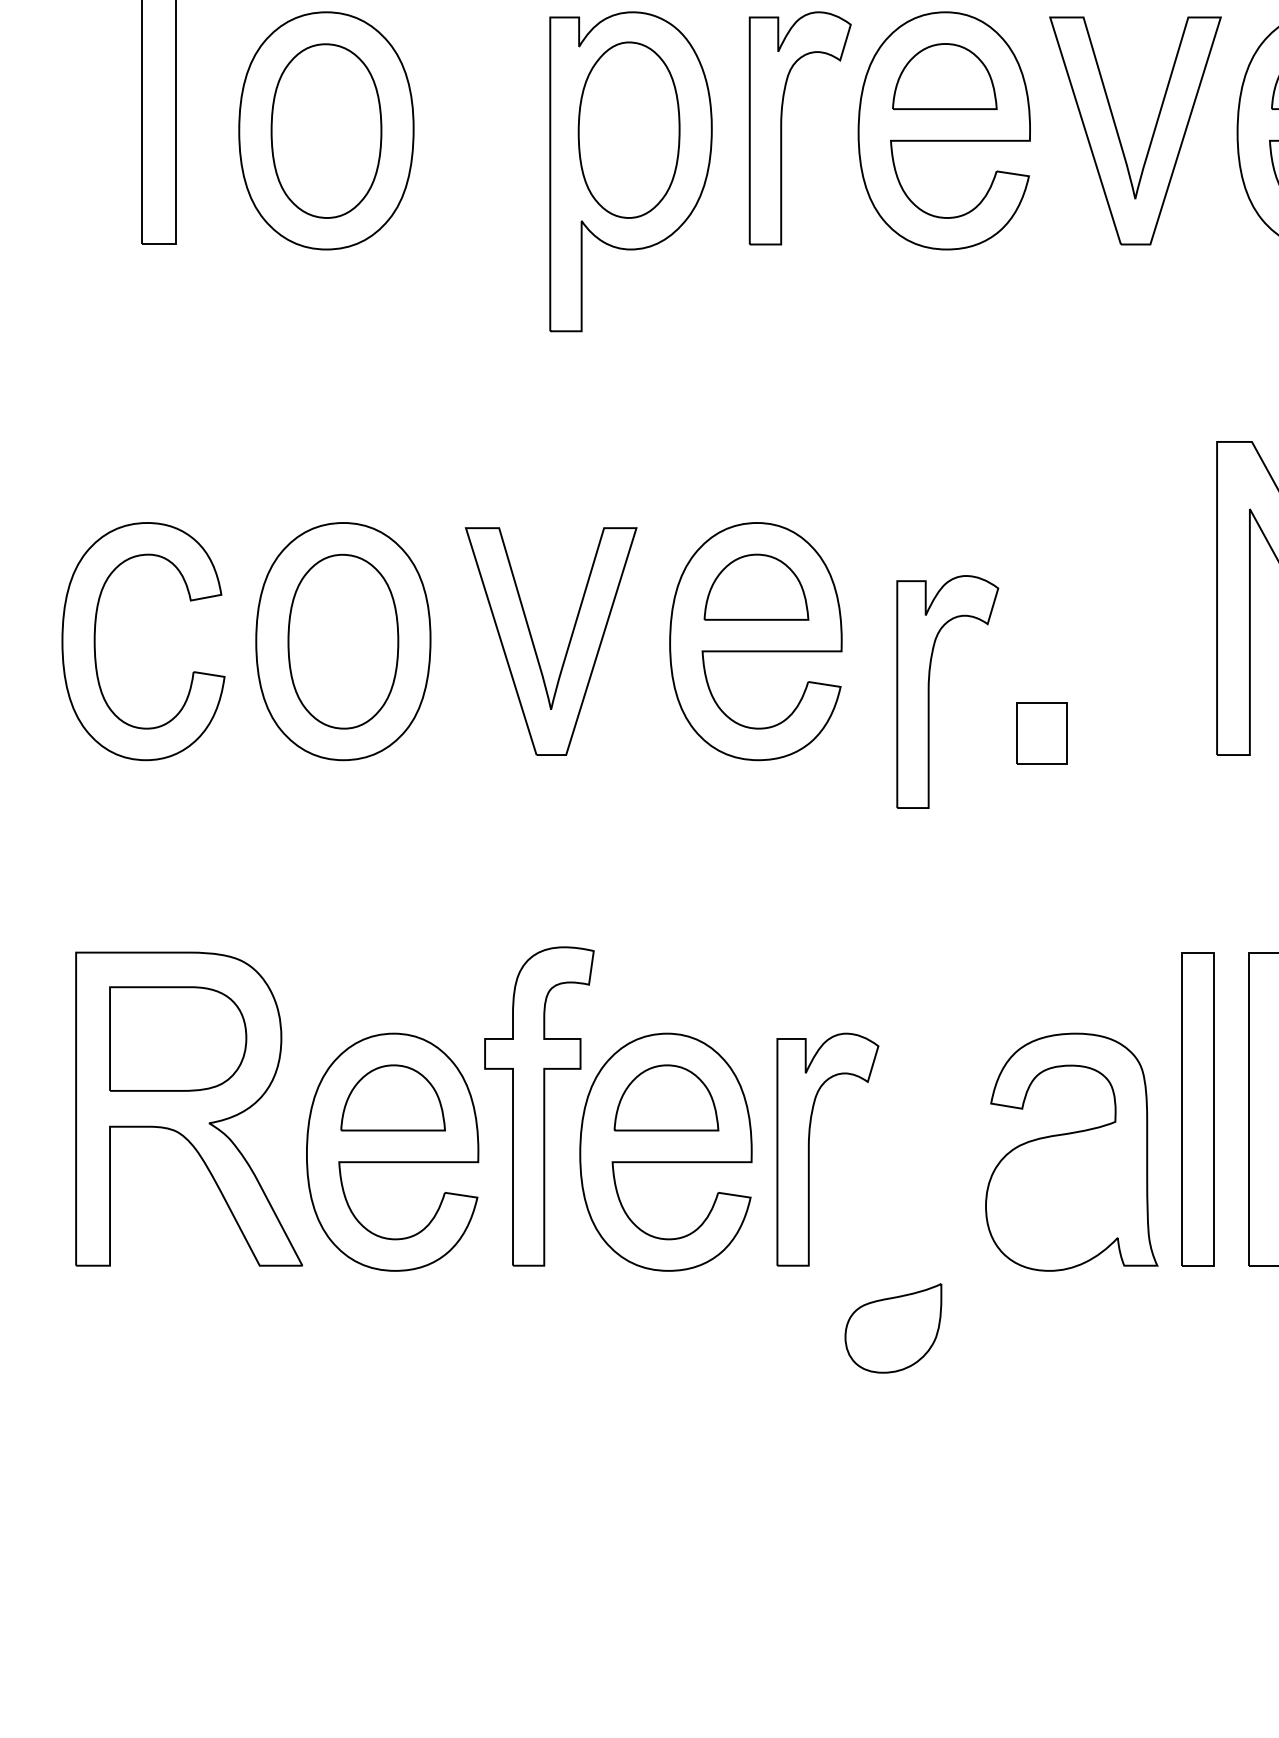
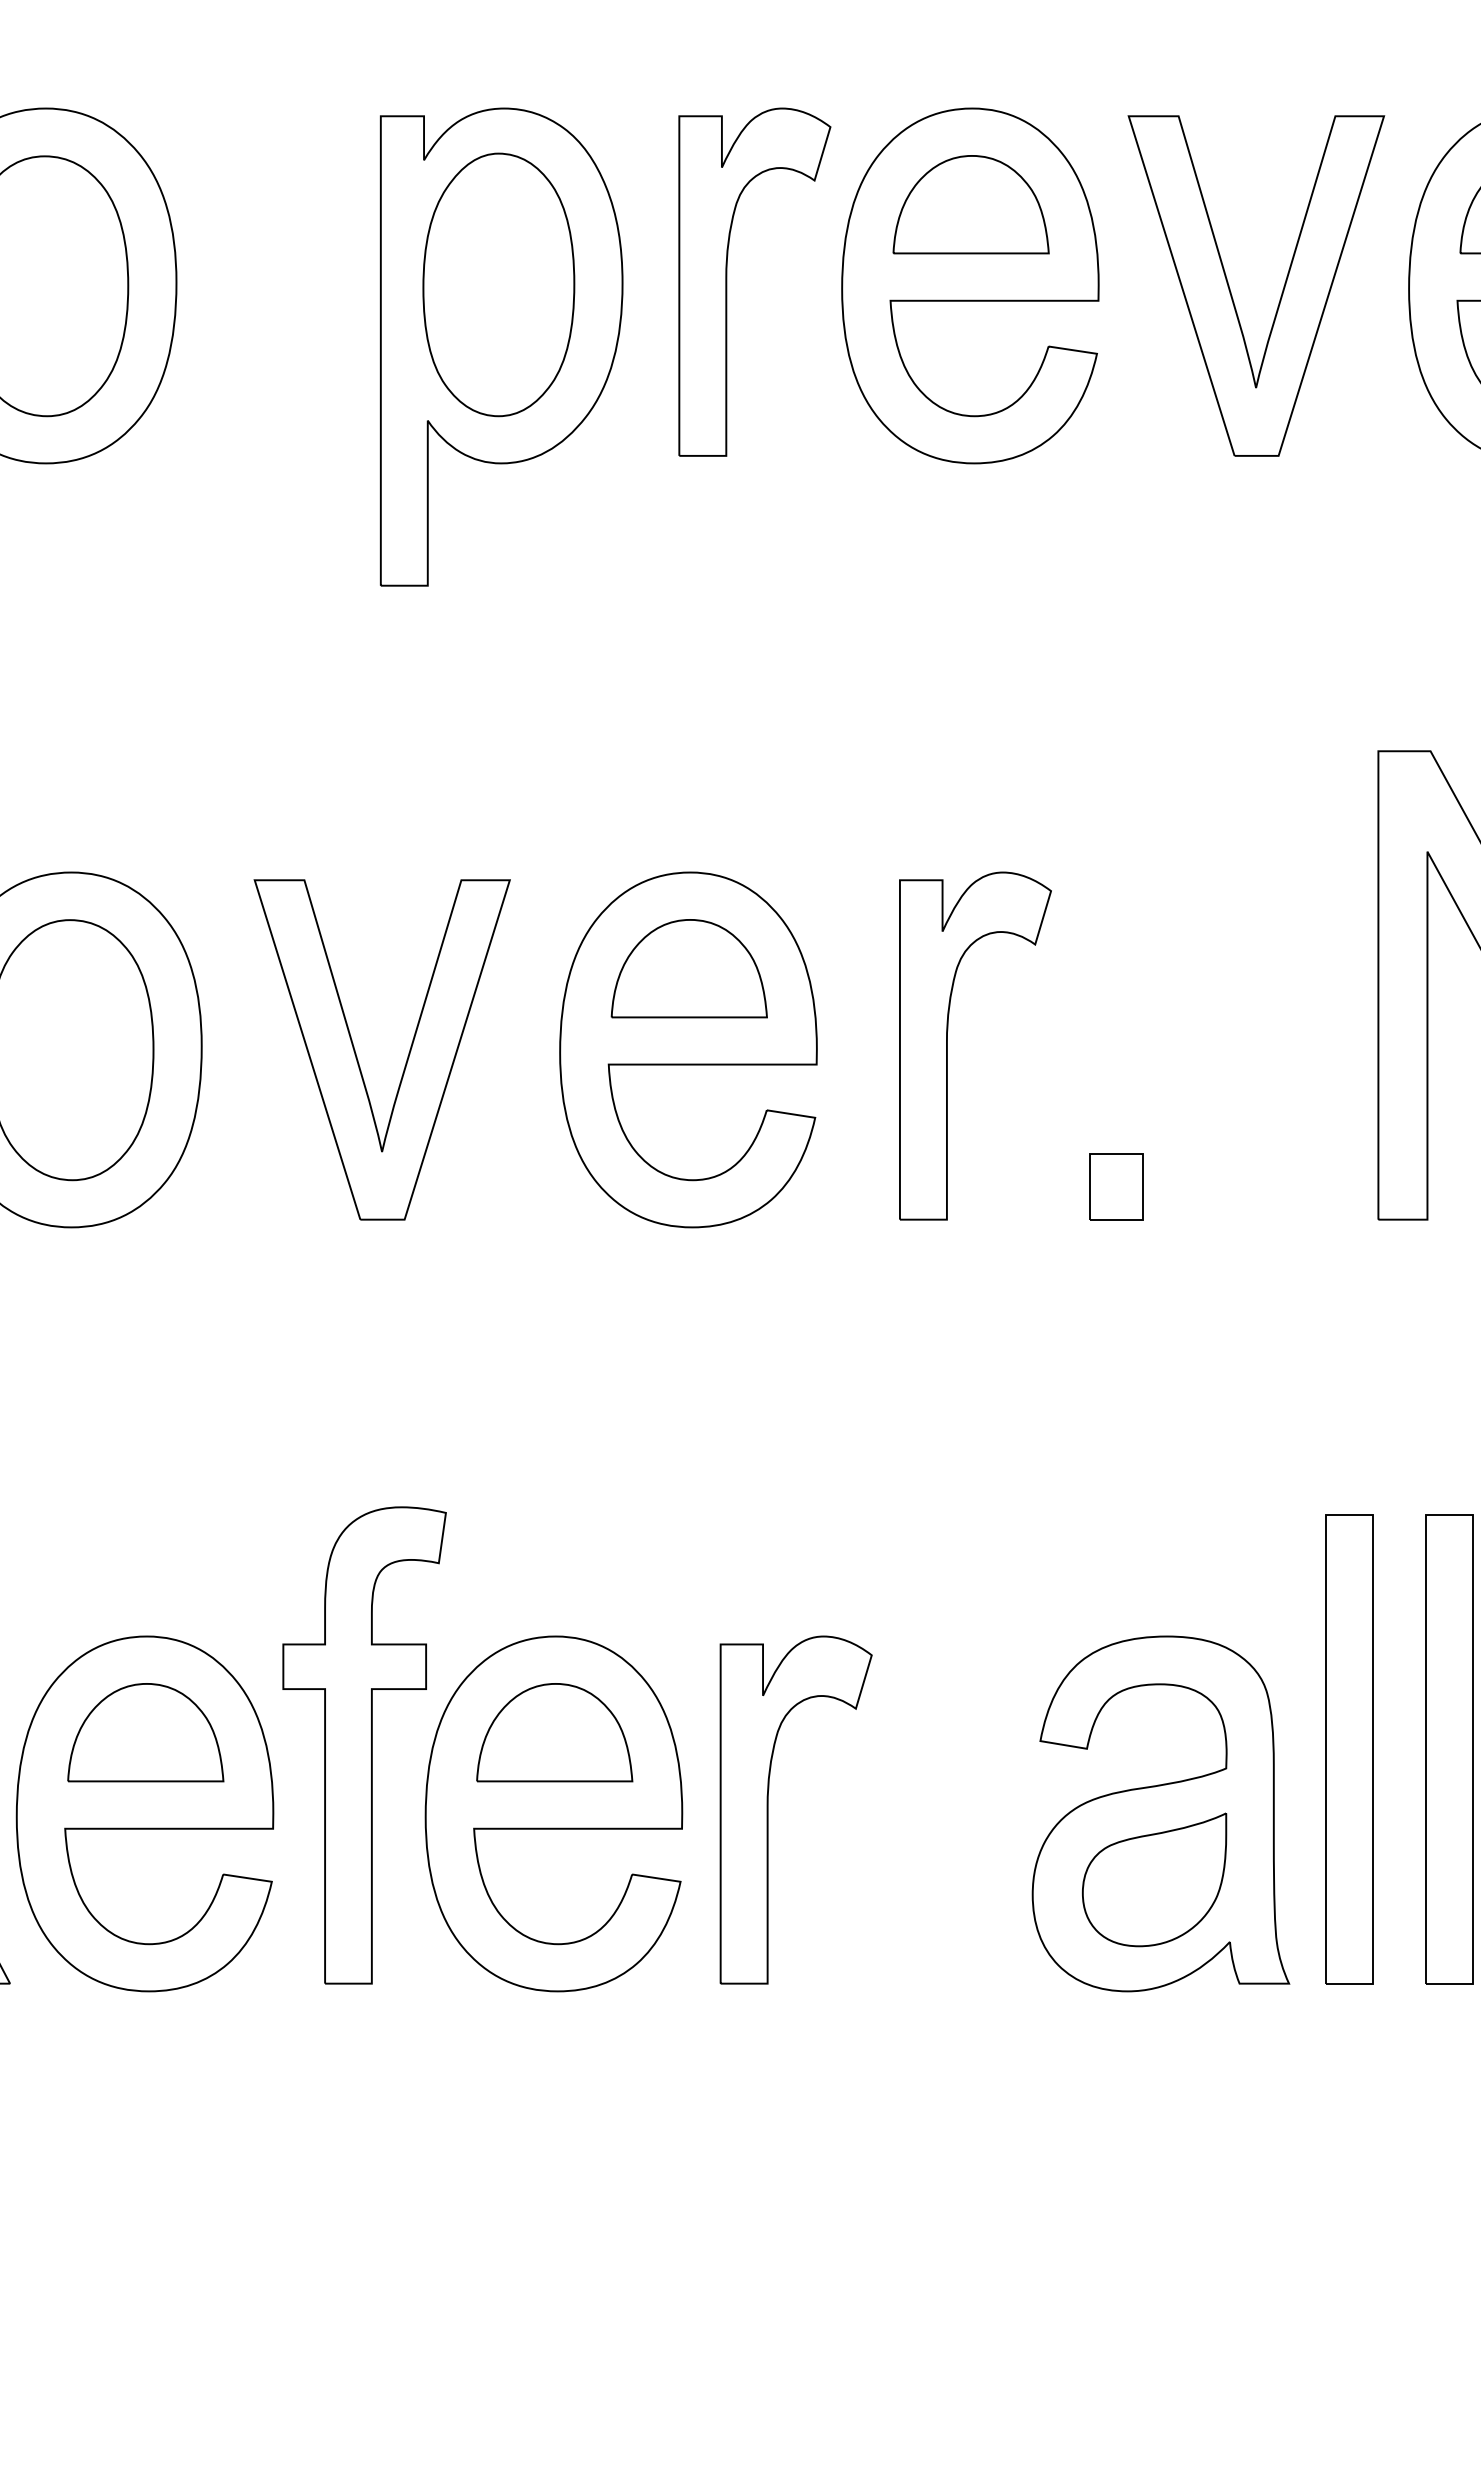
part: (929, 691) -> (948, 1045), moved
part: (1041, 732) -> (1115, 1185), size x0.71
part: (893, 1328) -> (1154, 1880), moved

